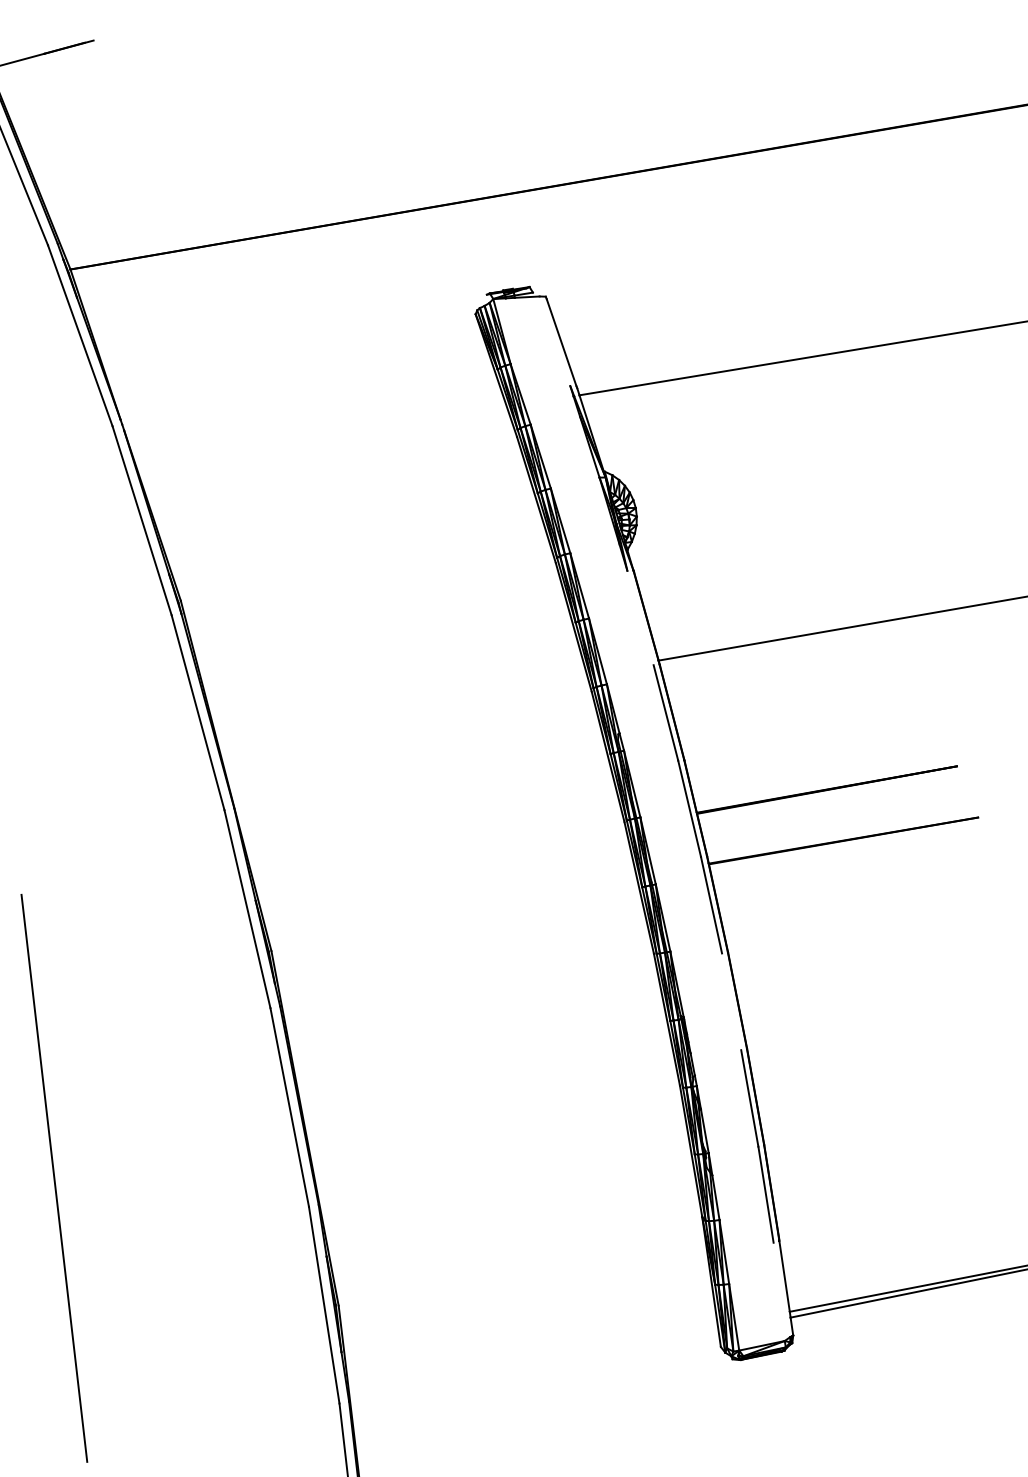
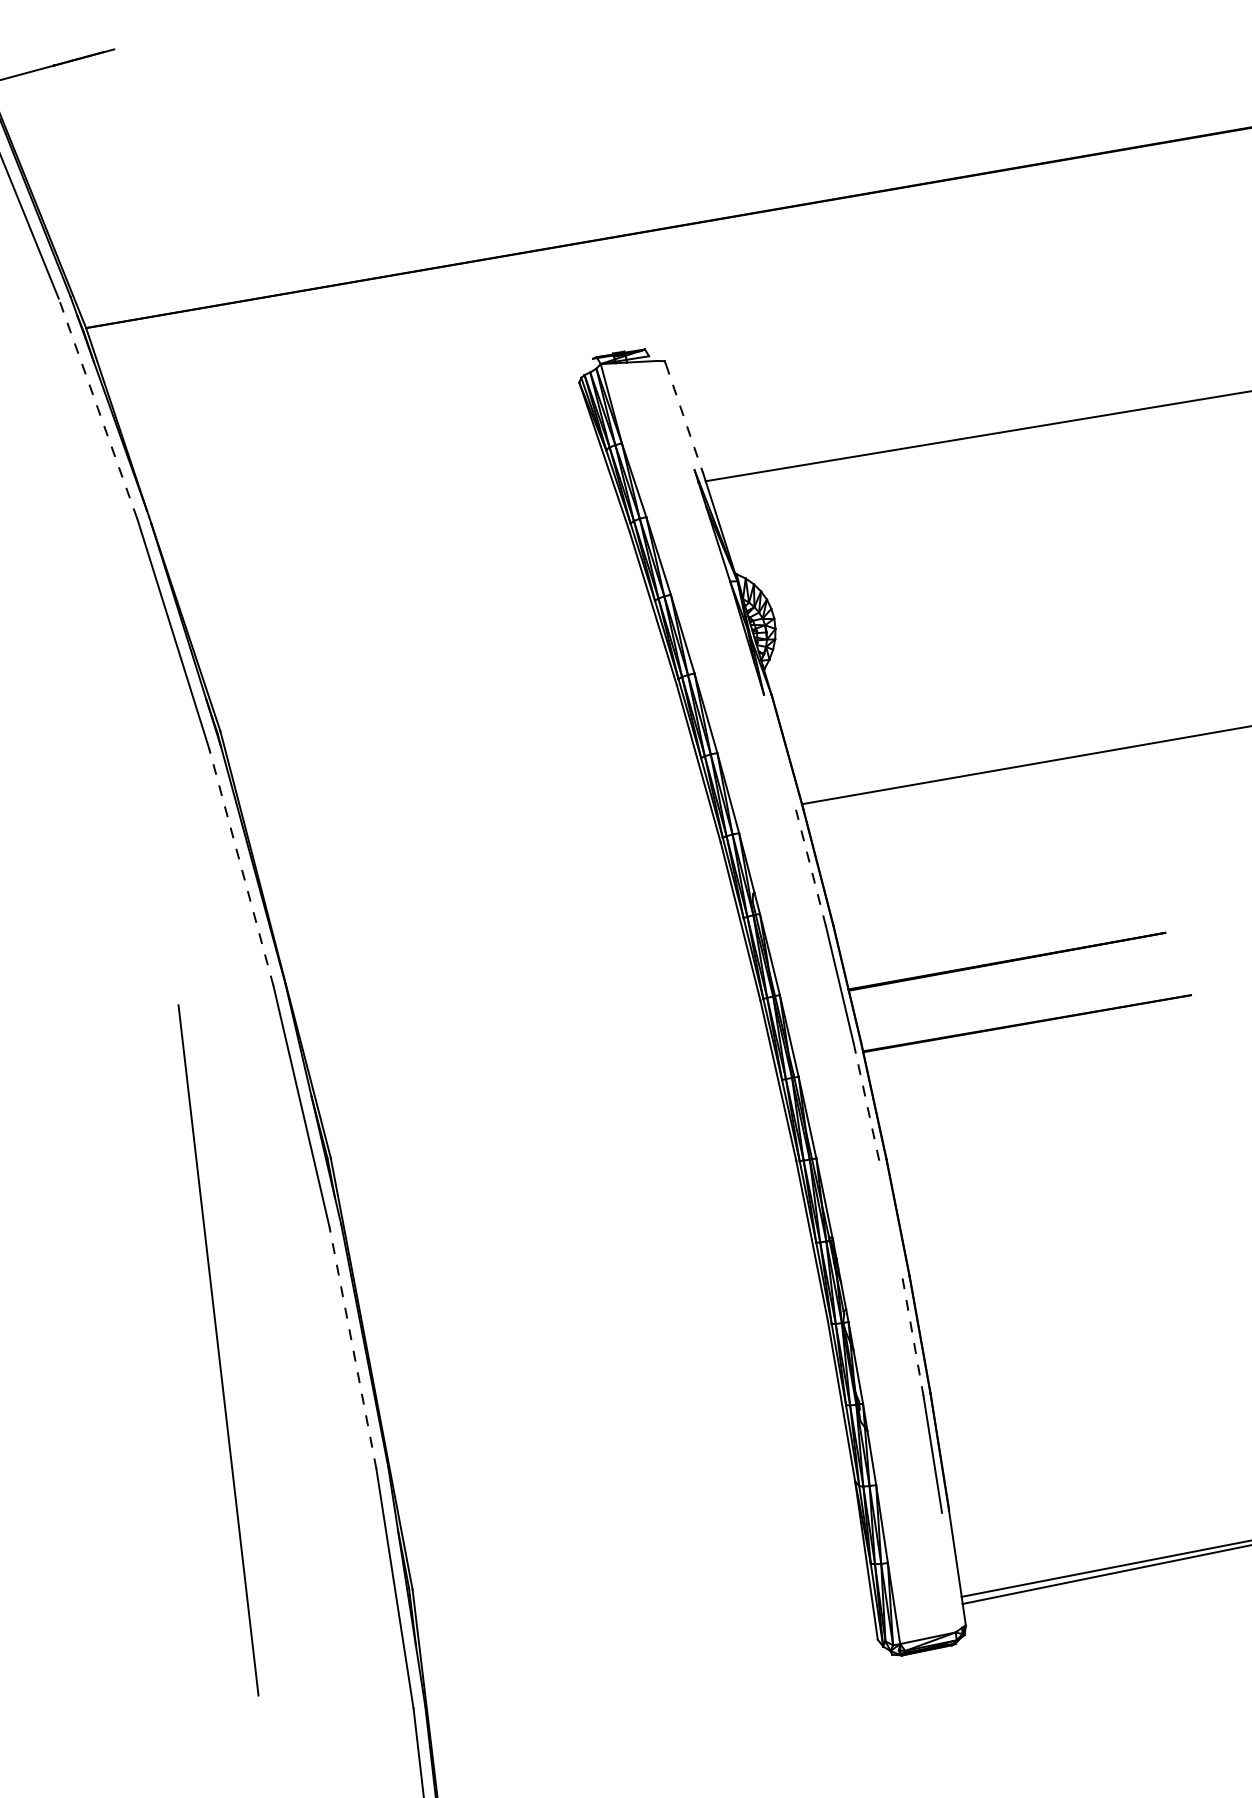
line: (80, 335) -> (98, 408), solid -> dashed
line: (561, 342) -> (683, 417), solid -> dashed
line: (198, 712) -> (241, 867), solid -> dashed
line: (665, 712) -> (810, 867), solid -> dashed
line: (711, 904) -> (866, 1101), solid -> dashed
line: (750, 1098) -> (913, 1337), solid -> dashed
line: (289, 1106) -> (352, 1347), solid -> dashed
line: (54, 1178) -> (218, 1350), moved

